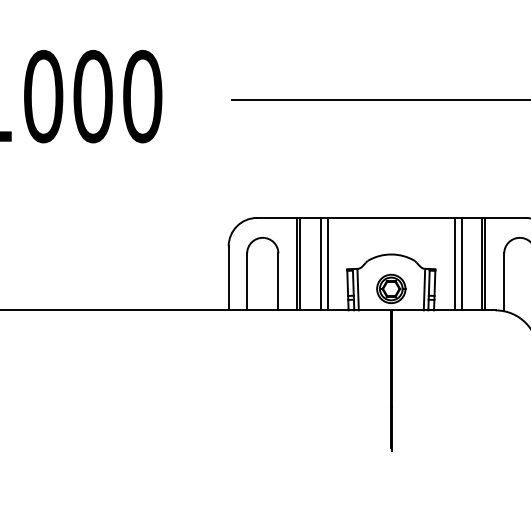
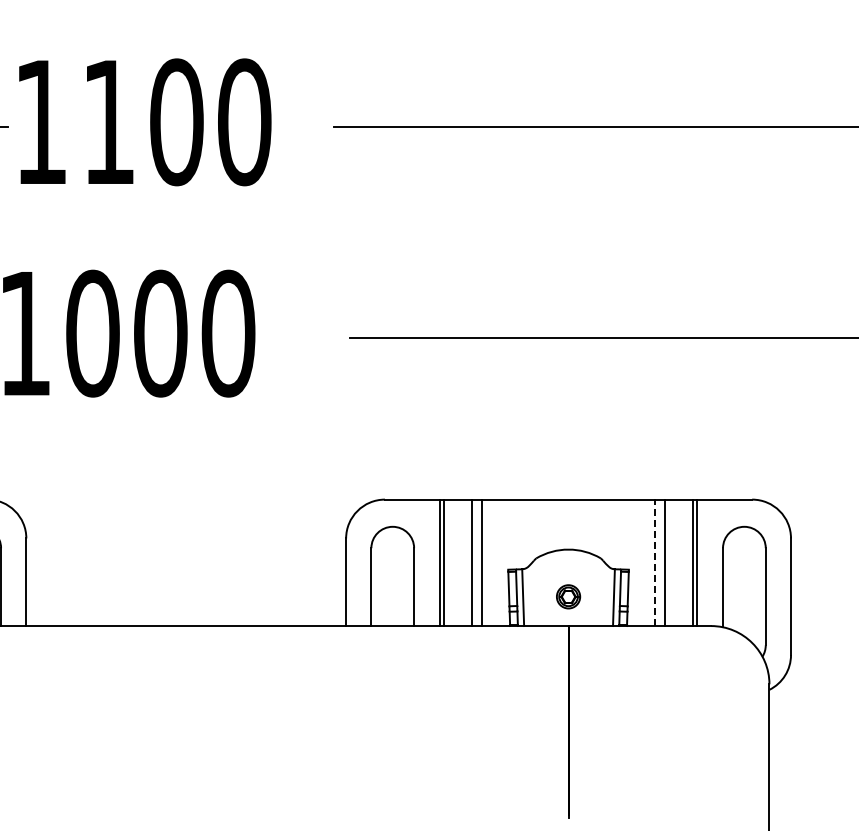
line: (454, 263) -> (655, 562), solid -> dashed
part: (391, 288) -> (568, 596), size x0.6

